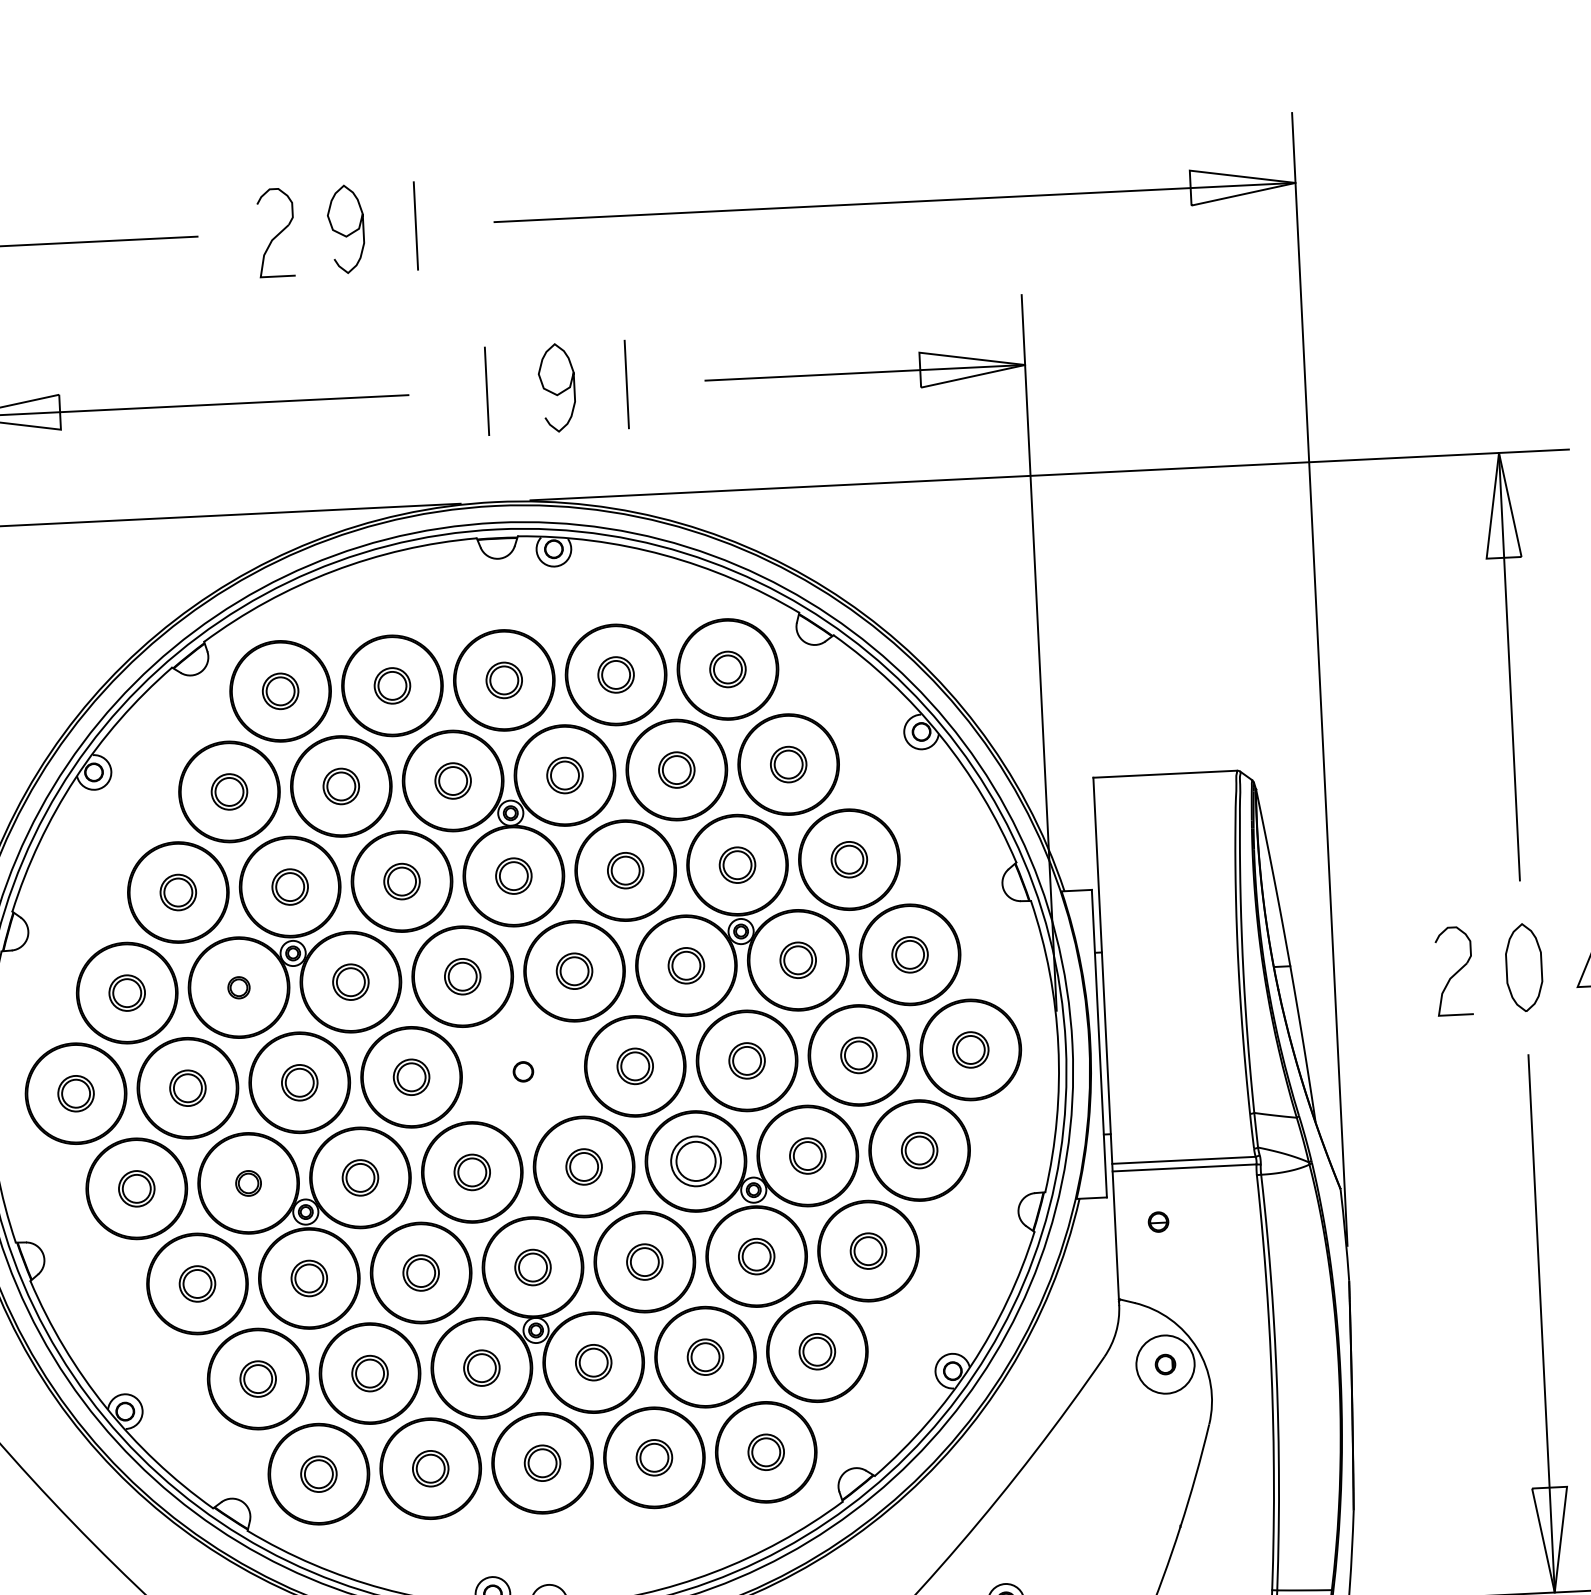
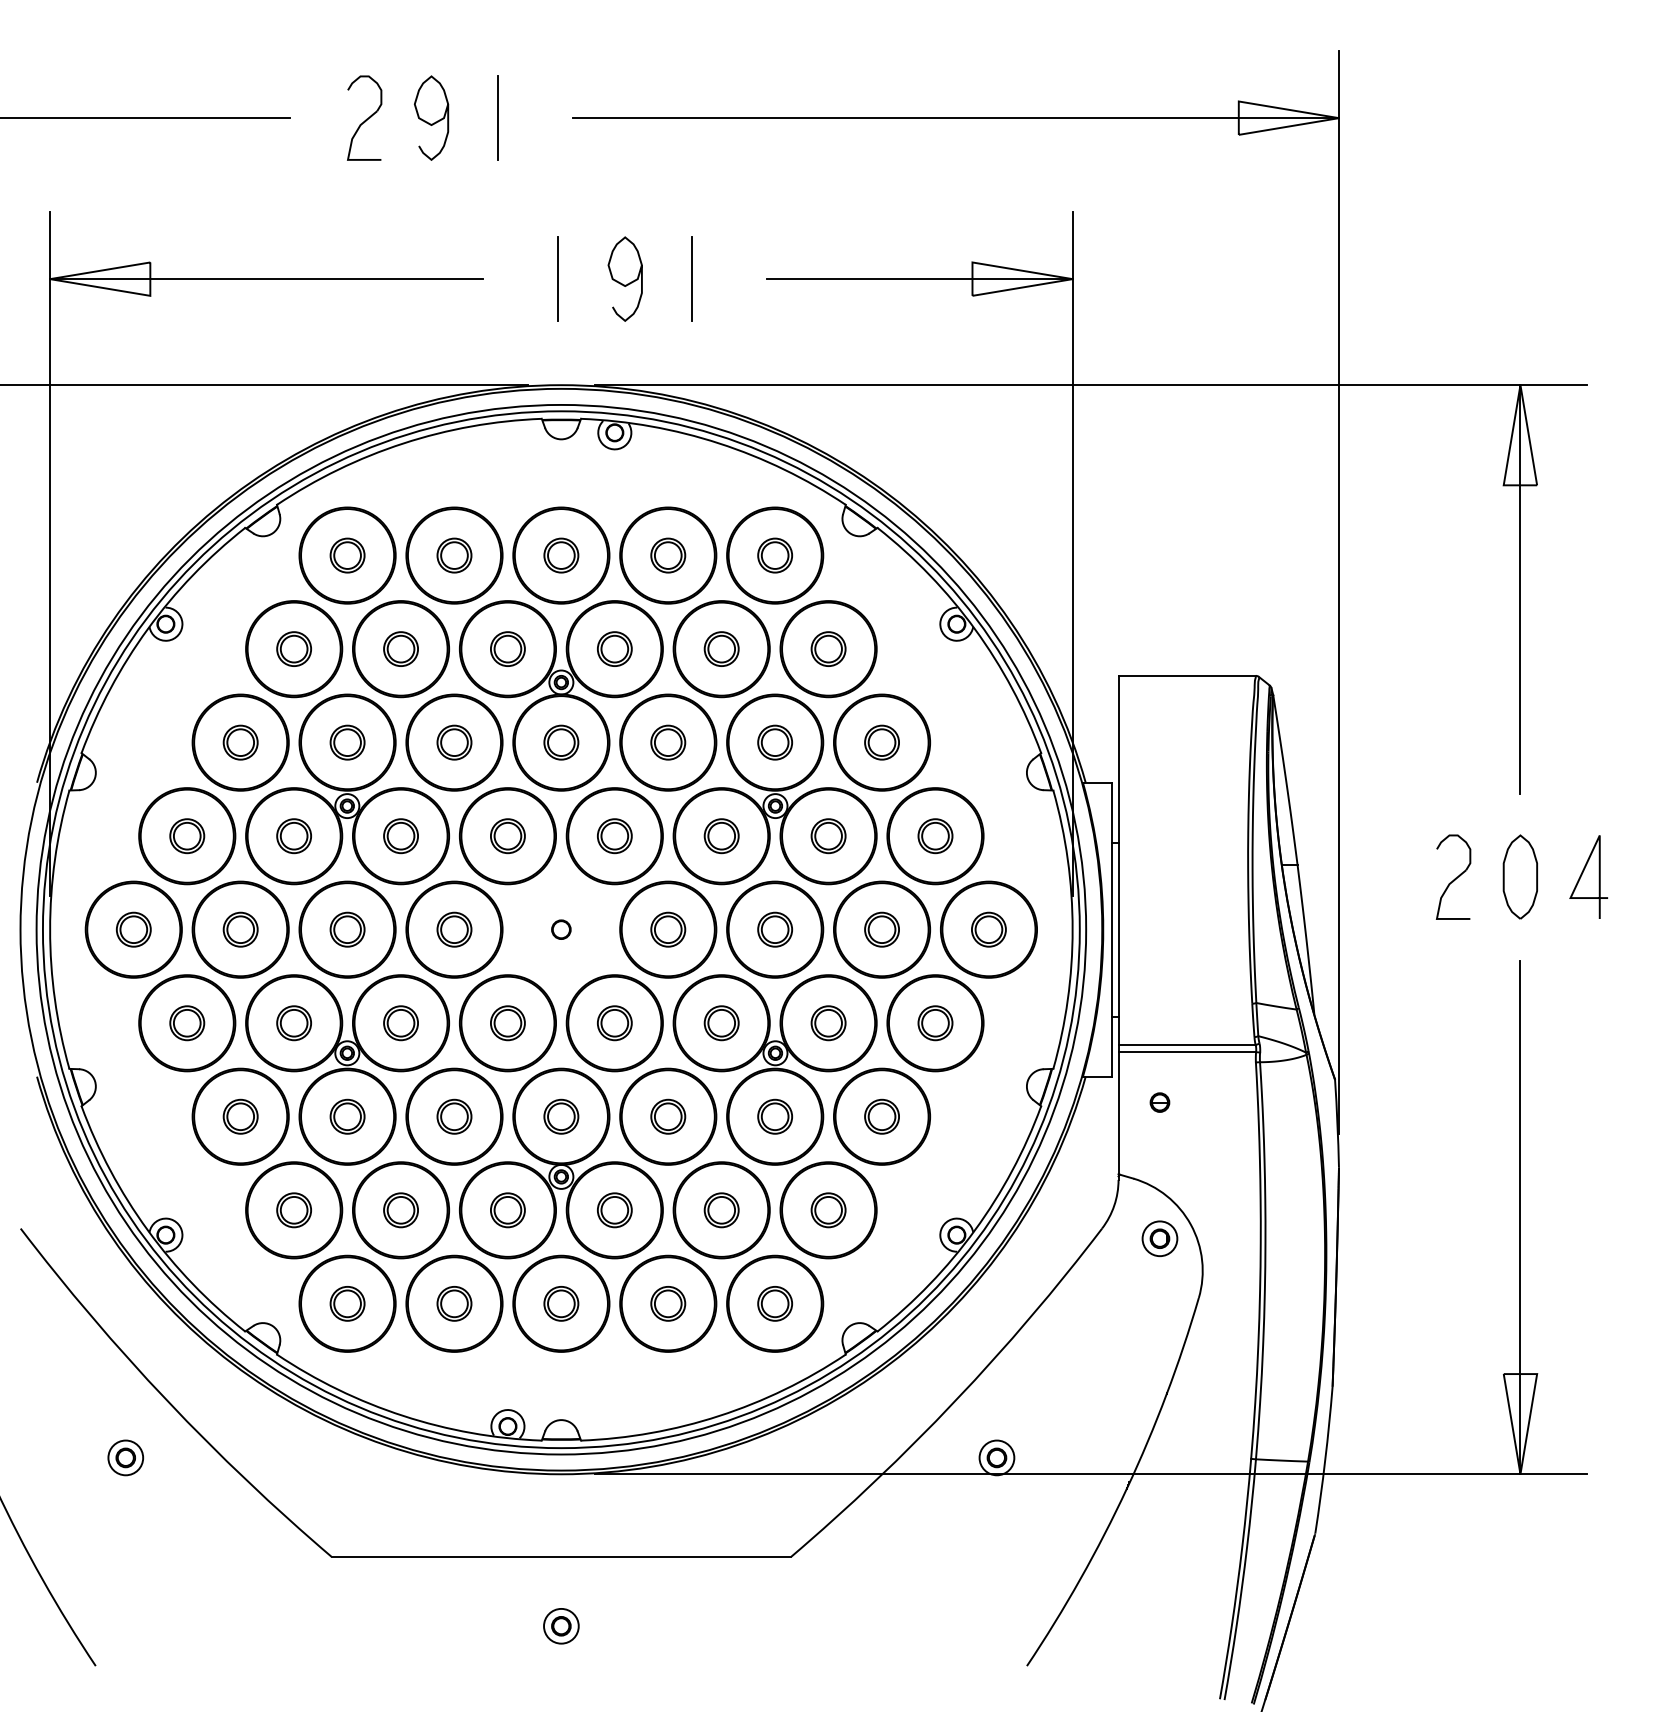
part: (238, 988) -> (293, 836), size x1.67
part: (695, 1161) -> (721, 1023), size x0.71
part: (247, 1183) -> (293, 1023), size x1.43
circle: (1165, 1364) -> (1159, 1238), size x0.62

